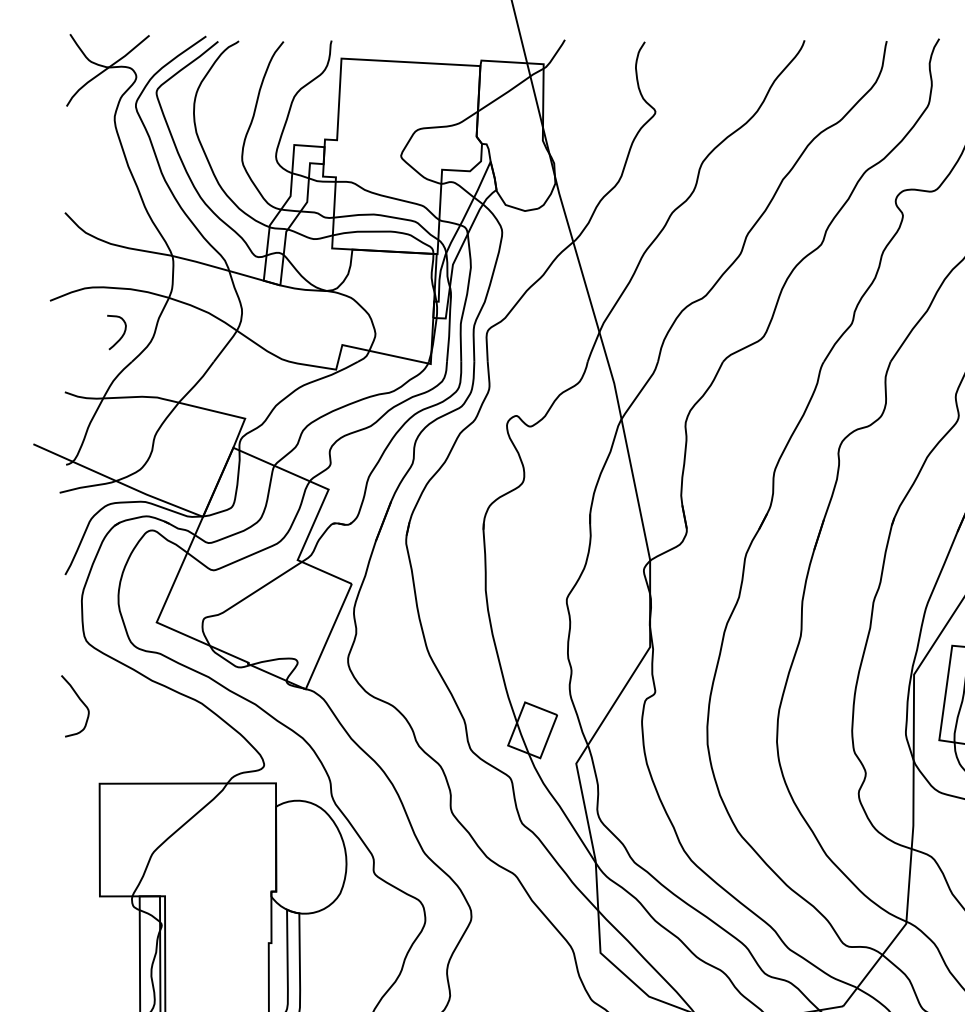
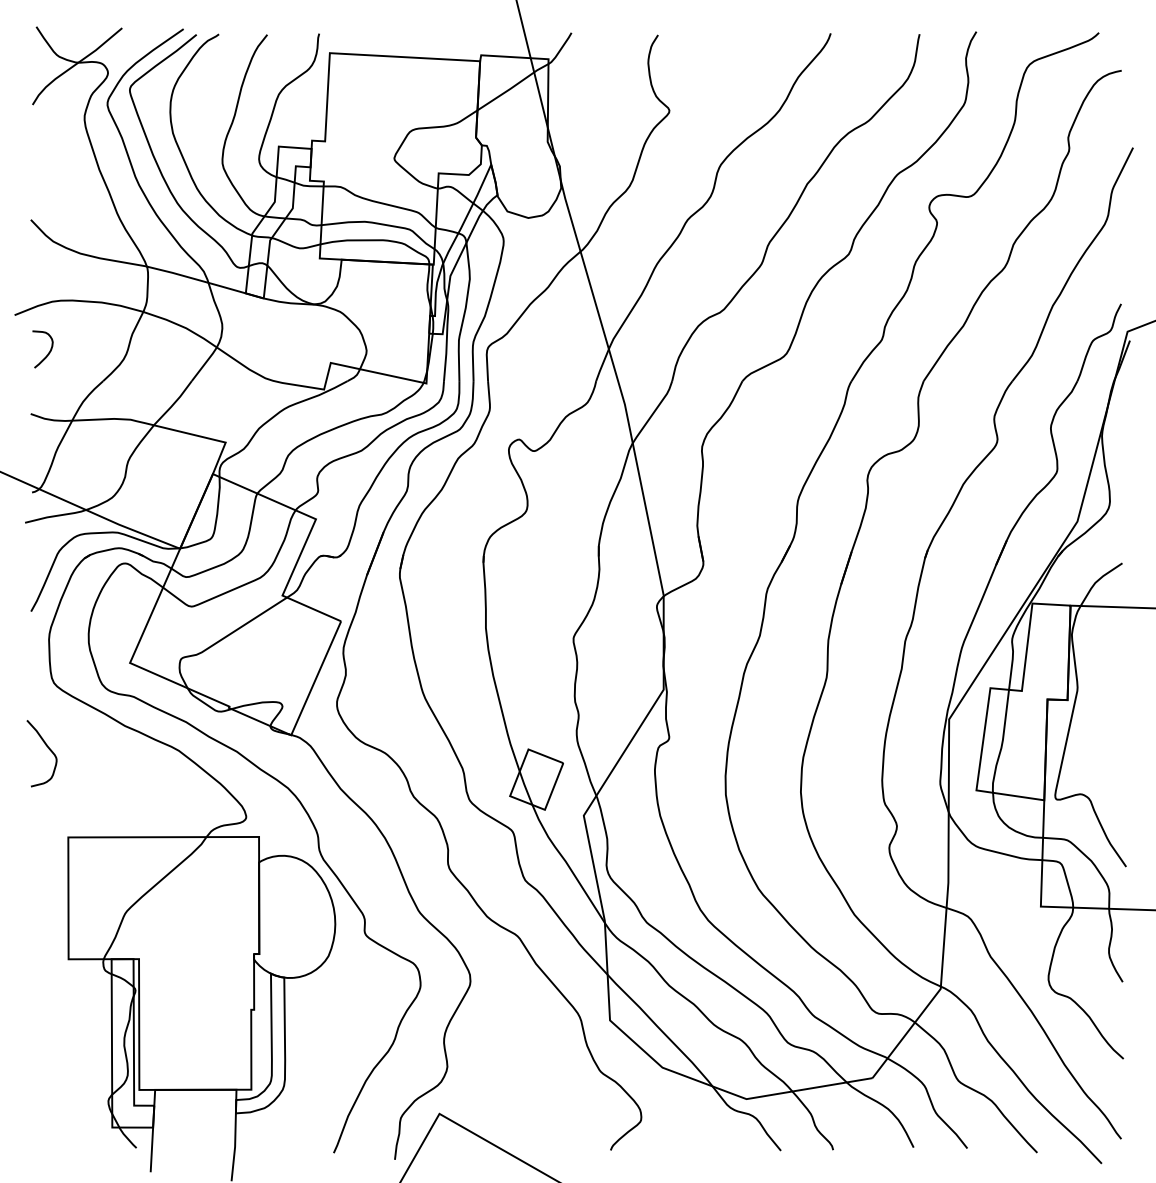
curve: (121, 336) -> (47, 353), moved

